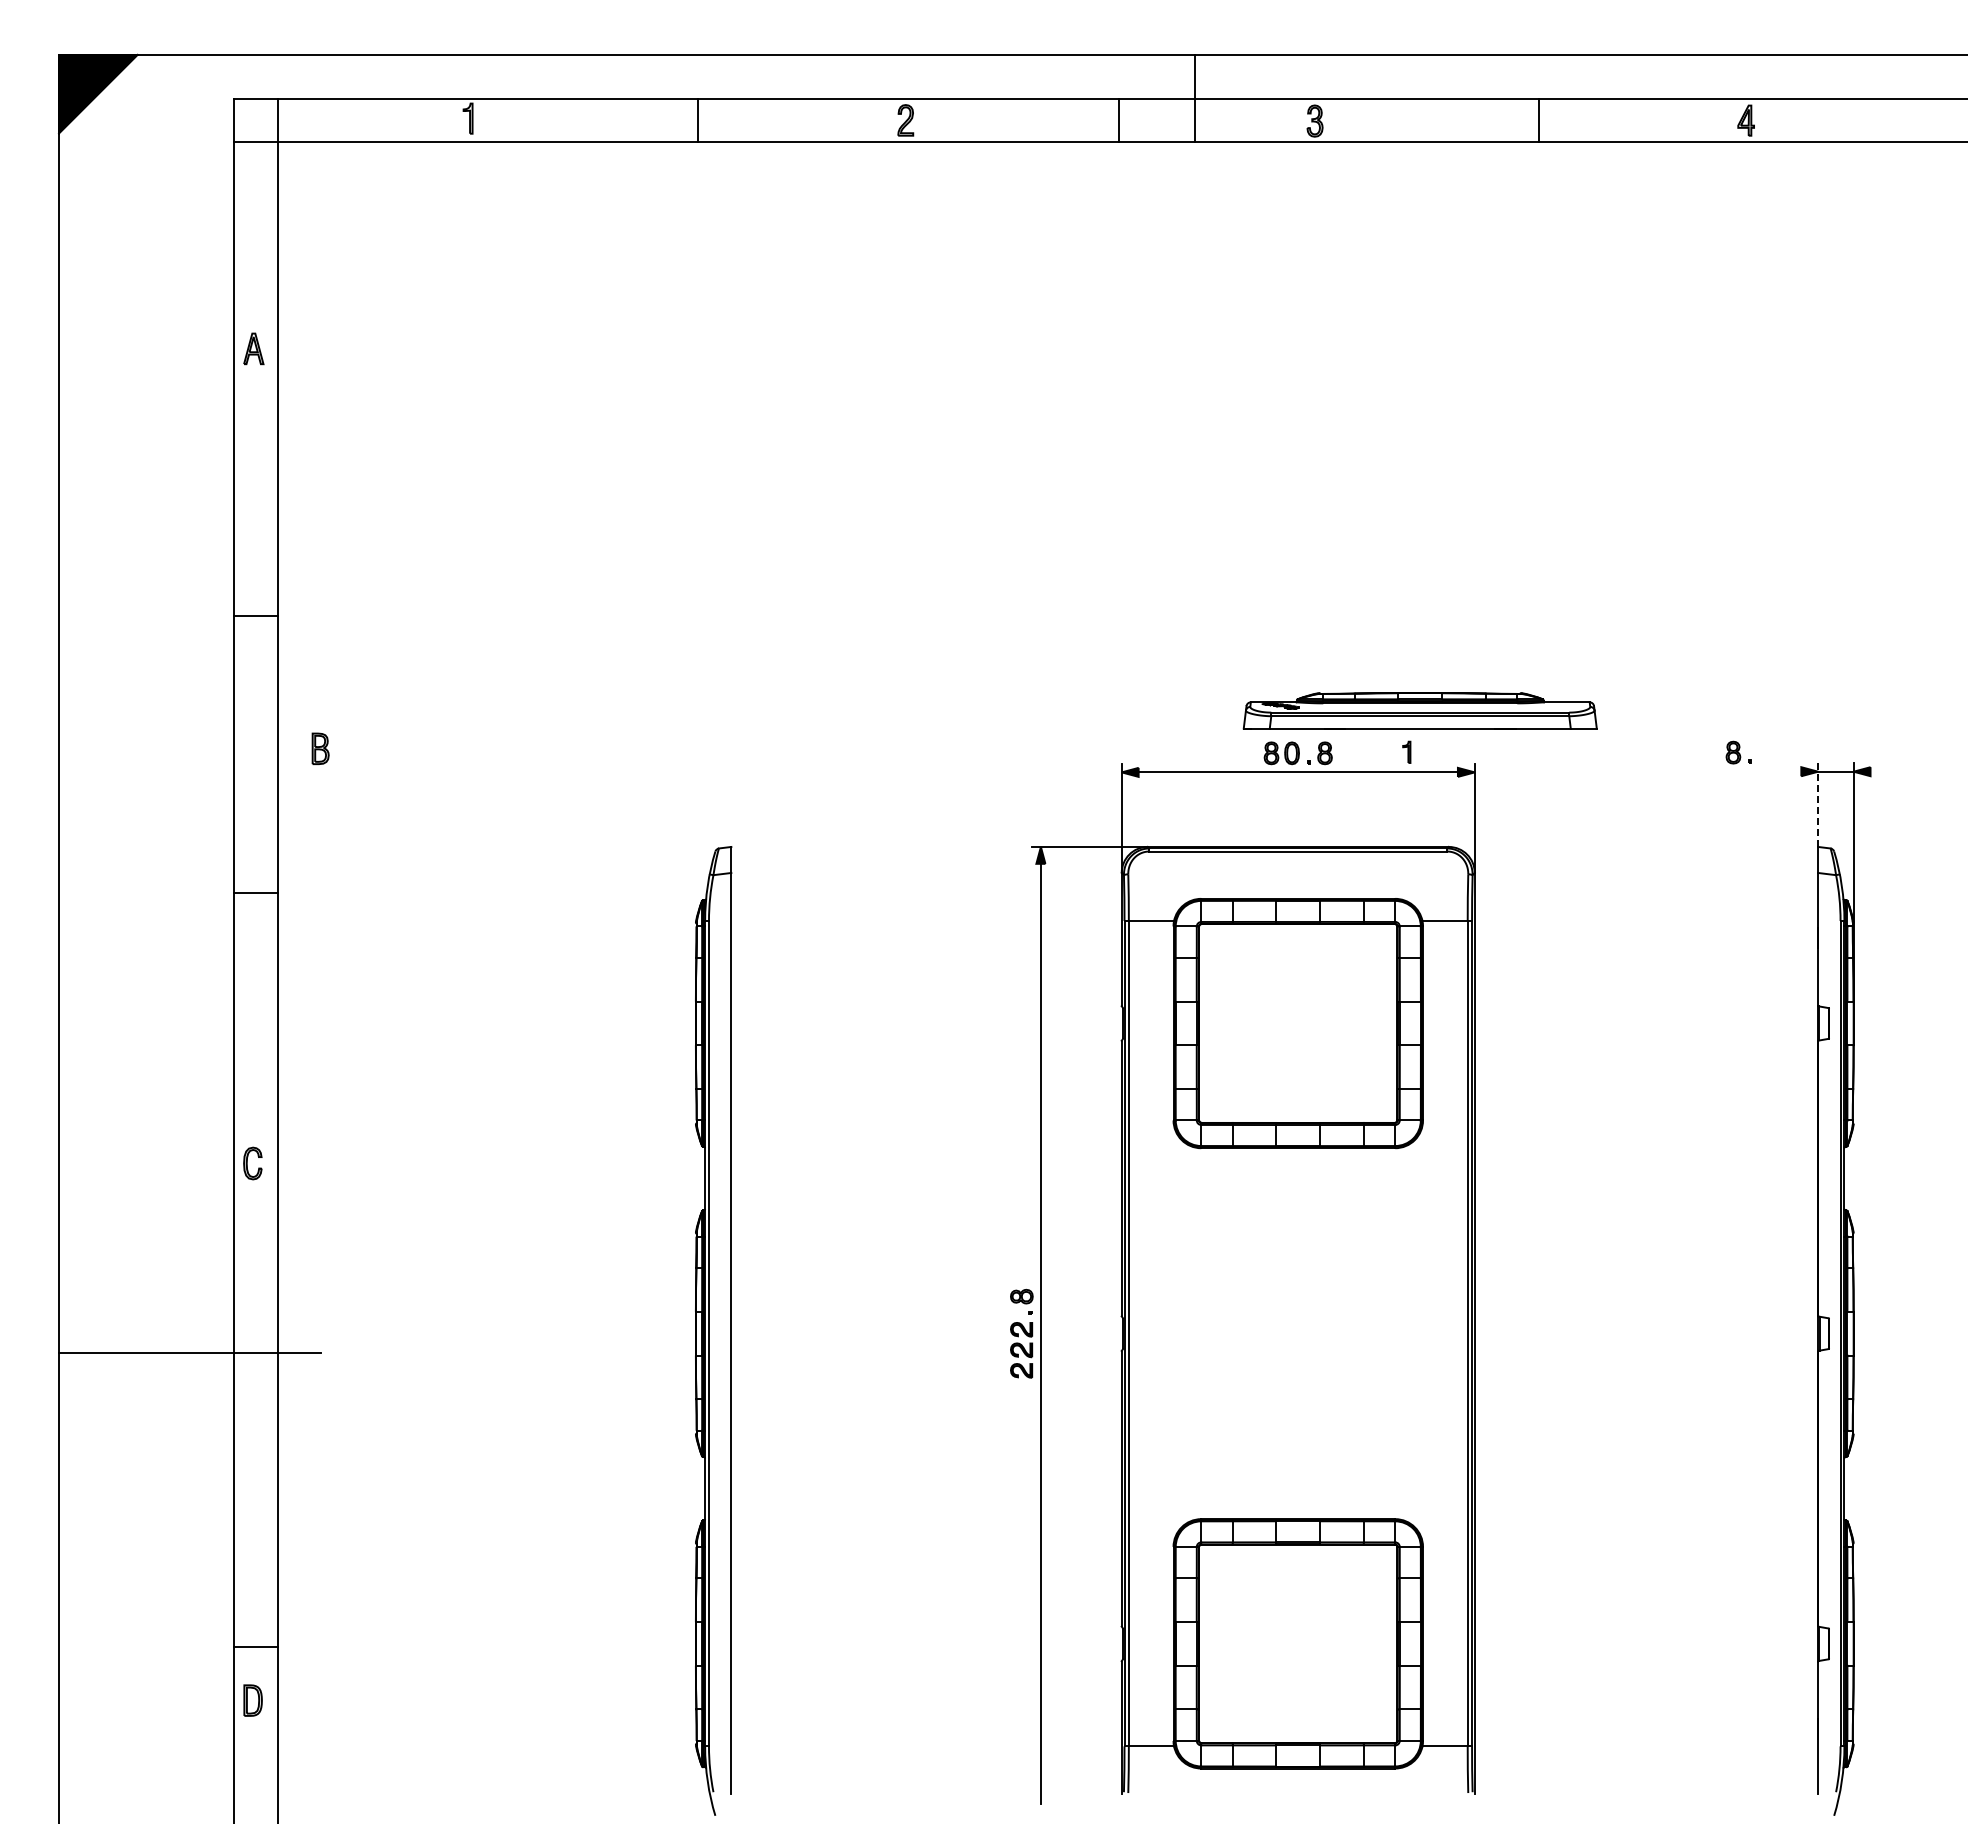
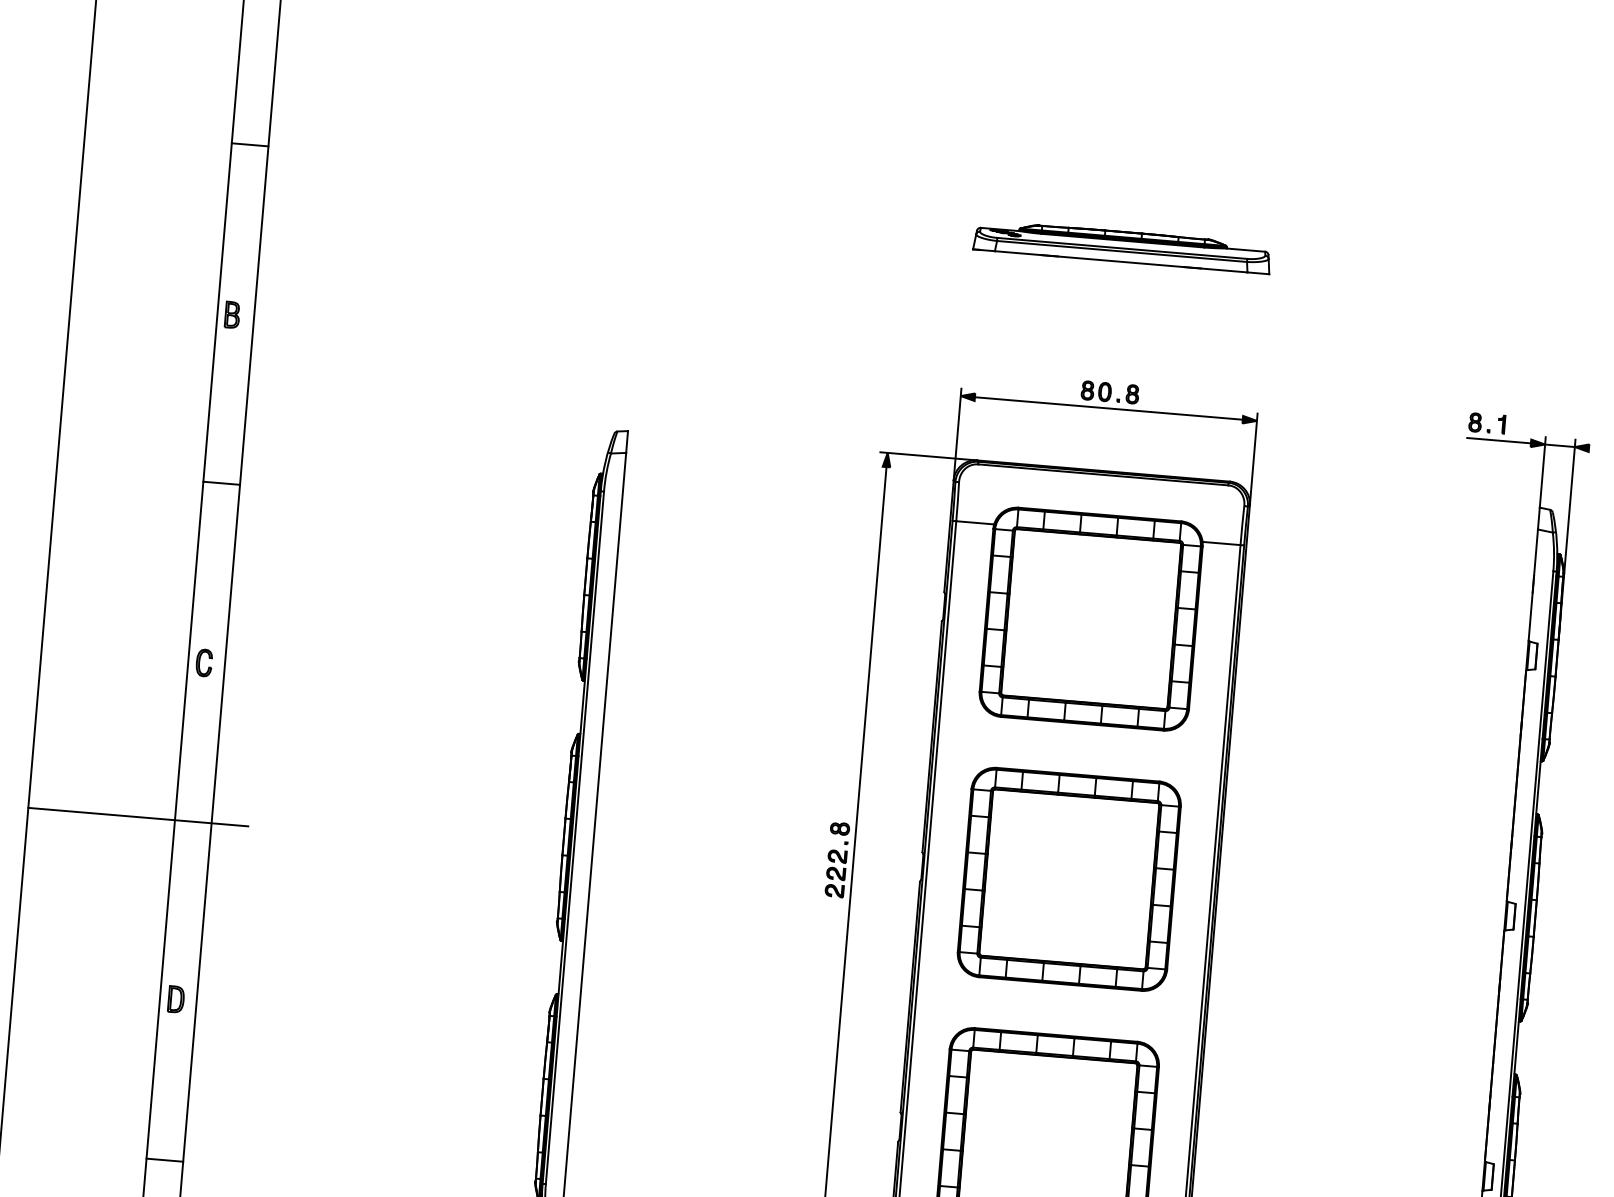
line: (255, 615) -> (250, 144), moved
part: (1419, 710) -> (1121, 246), moved
part: (320, 748) -> (232, 314), moved
part: (1406, 751) -> (1501, 423), moved
line: (1763, 771) -> (1499, 440), added
line: (1818, 804) -> (1543, 472), dashed -> solid
line: (255, 893) -> (221, 483), moved
part: (1297, 1333) -> (1068, 879), added
line: (255, 1646) -> (164, 1159), moved
part: (252, 1700) -> (175, 999), moved

